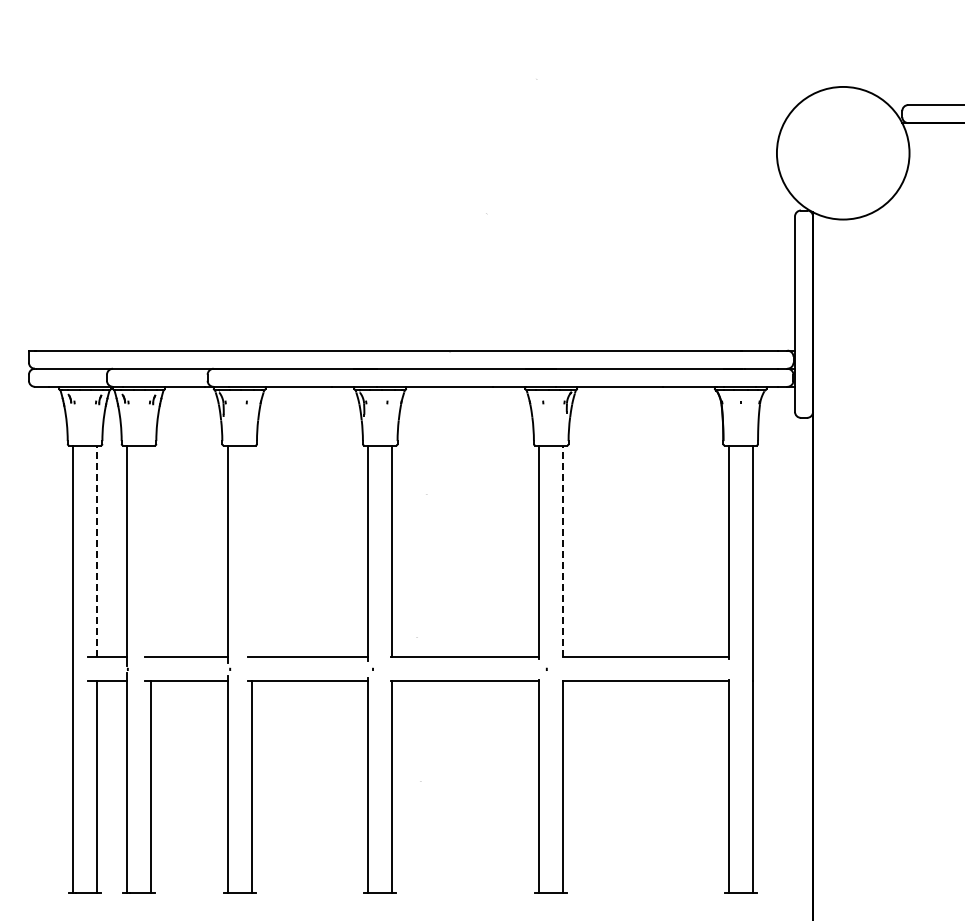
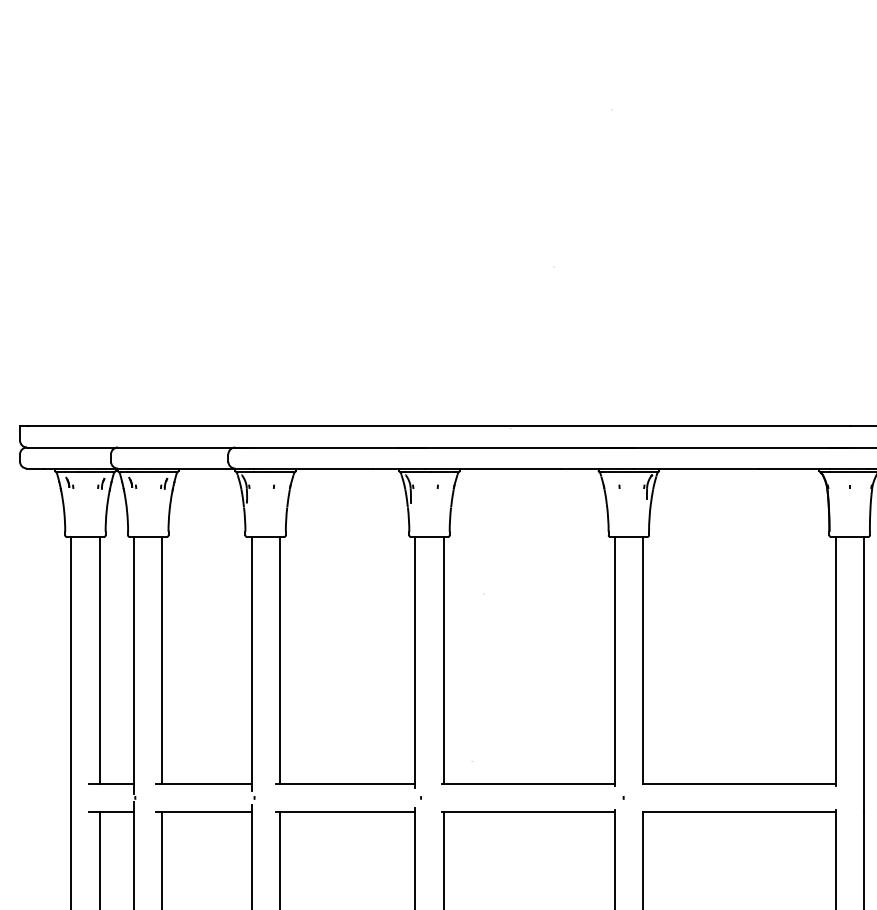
line: (97, 551) -> (99, 660), dashed -> solid
line: (151, 551) -> (162, 660), added
line: (251, 551) -> (279, 660), added
line: (563, 551) -> (643, 660), dashed -> solid

